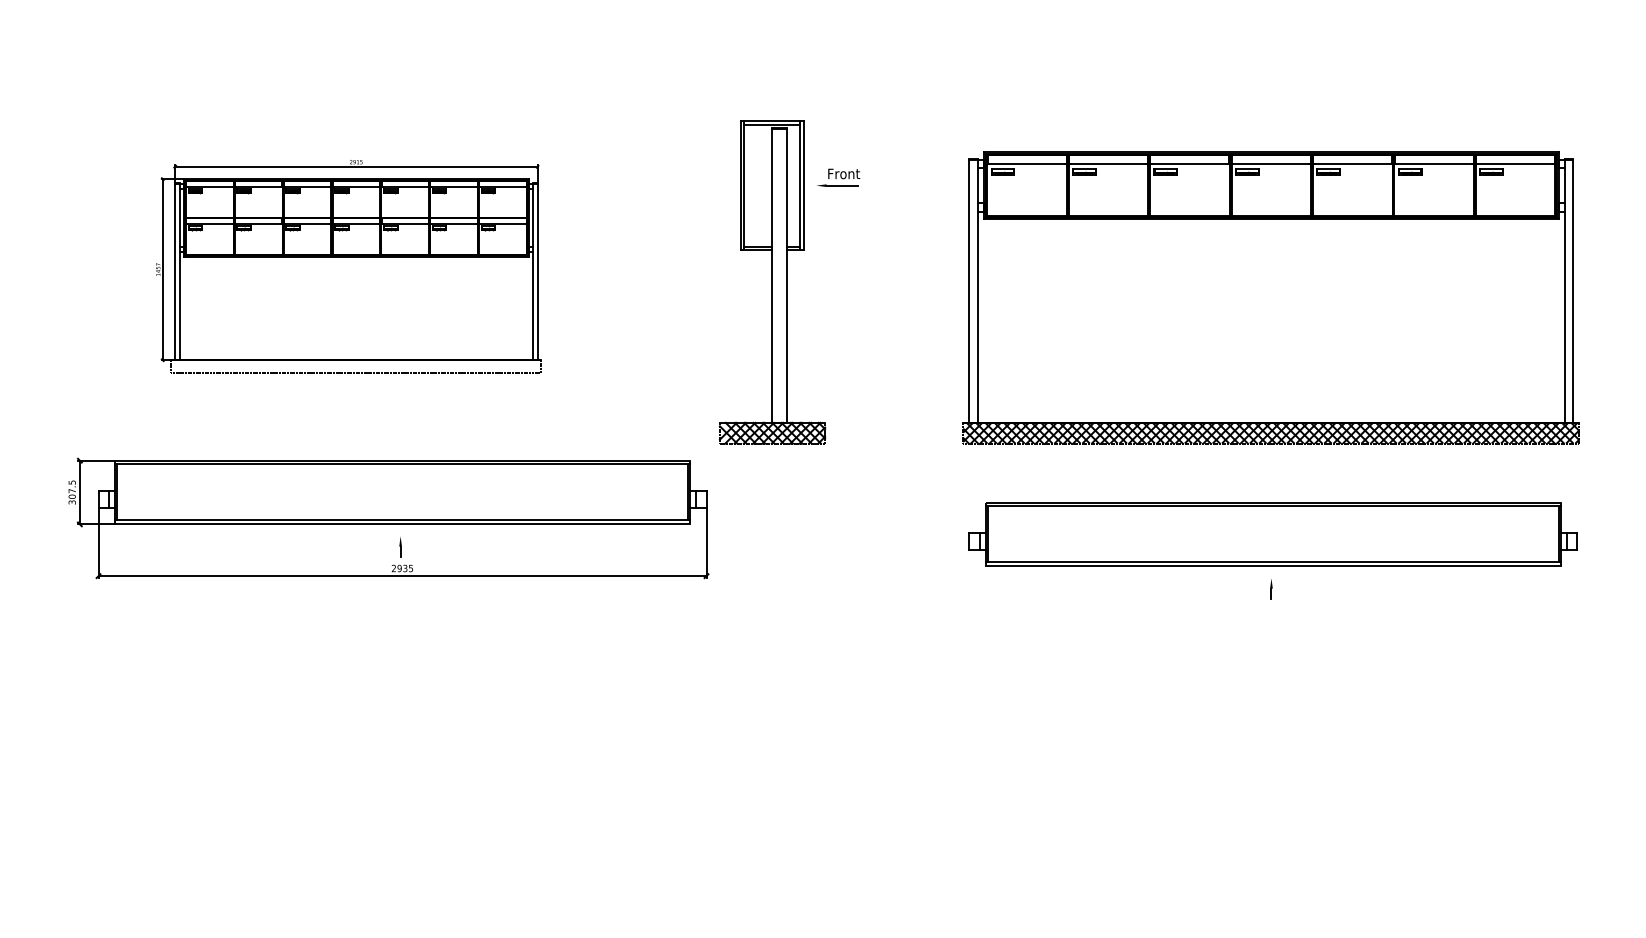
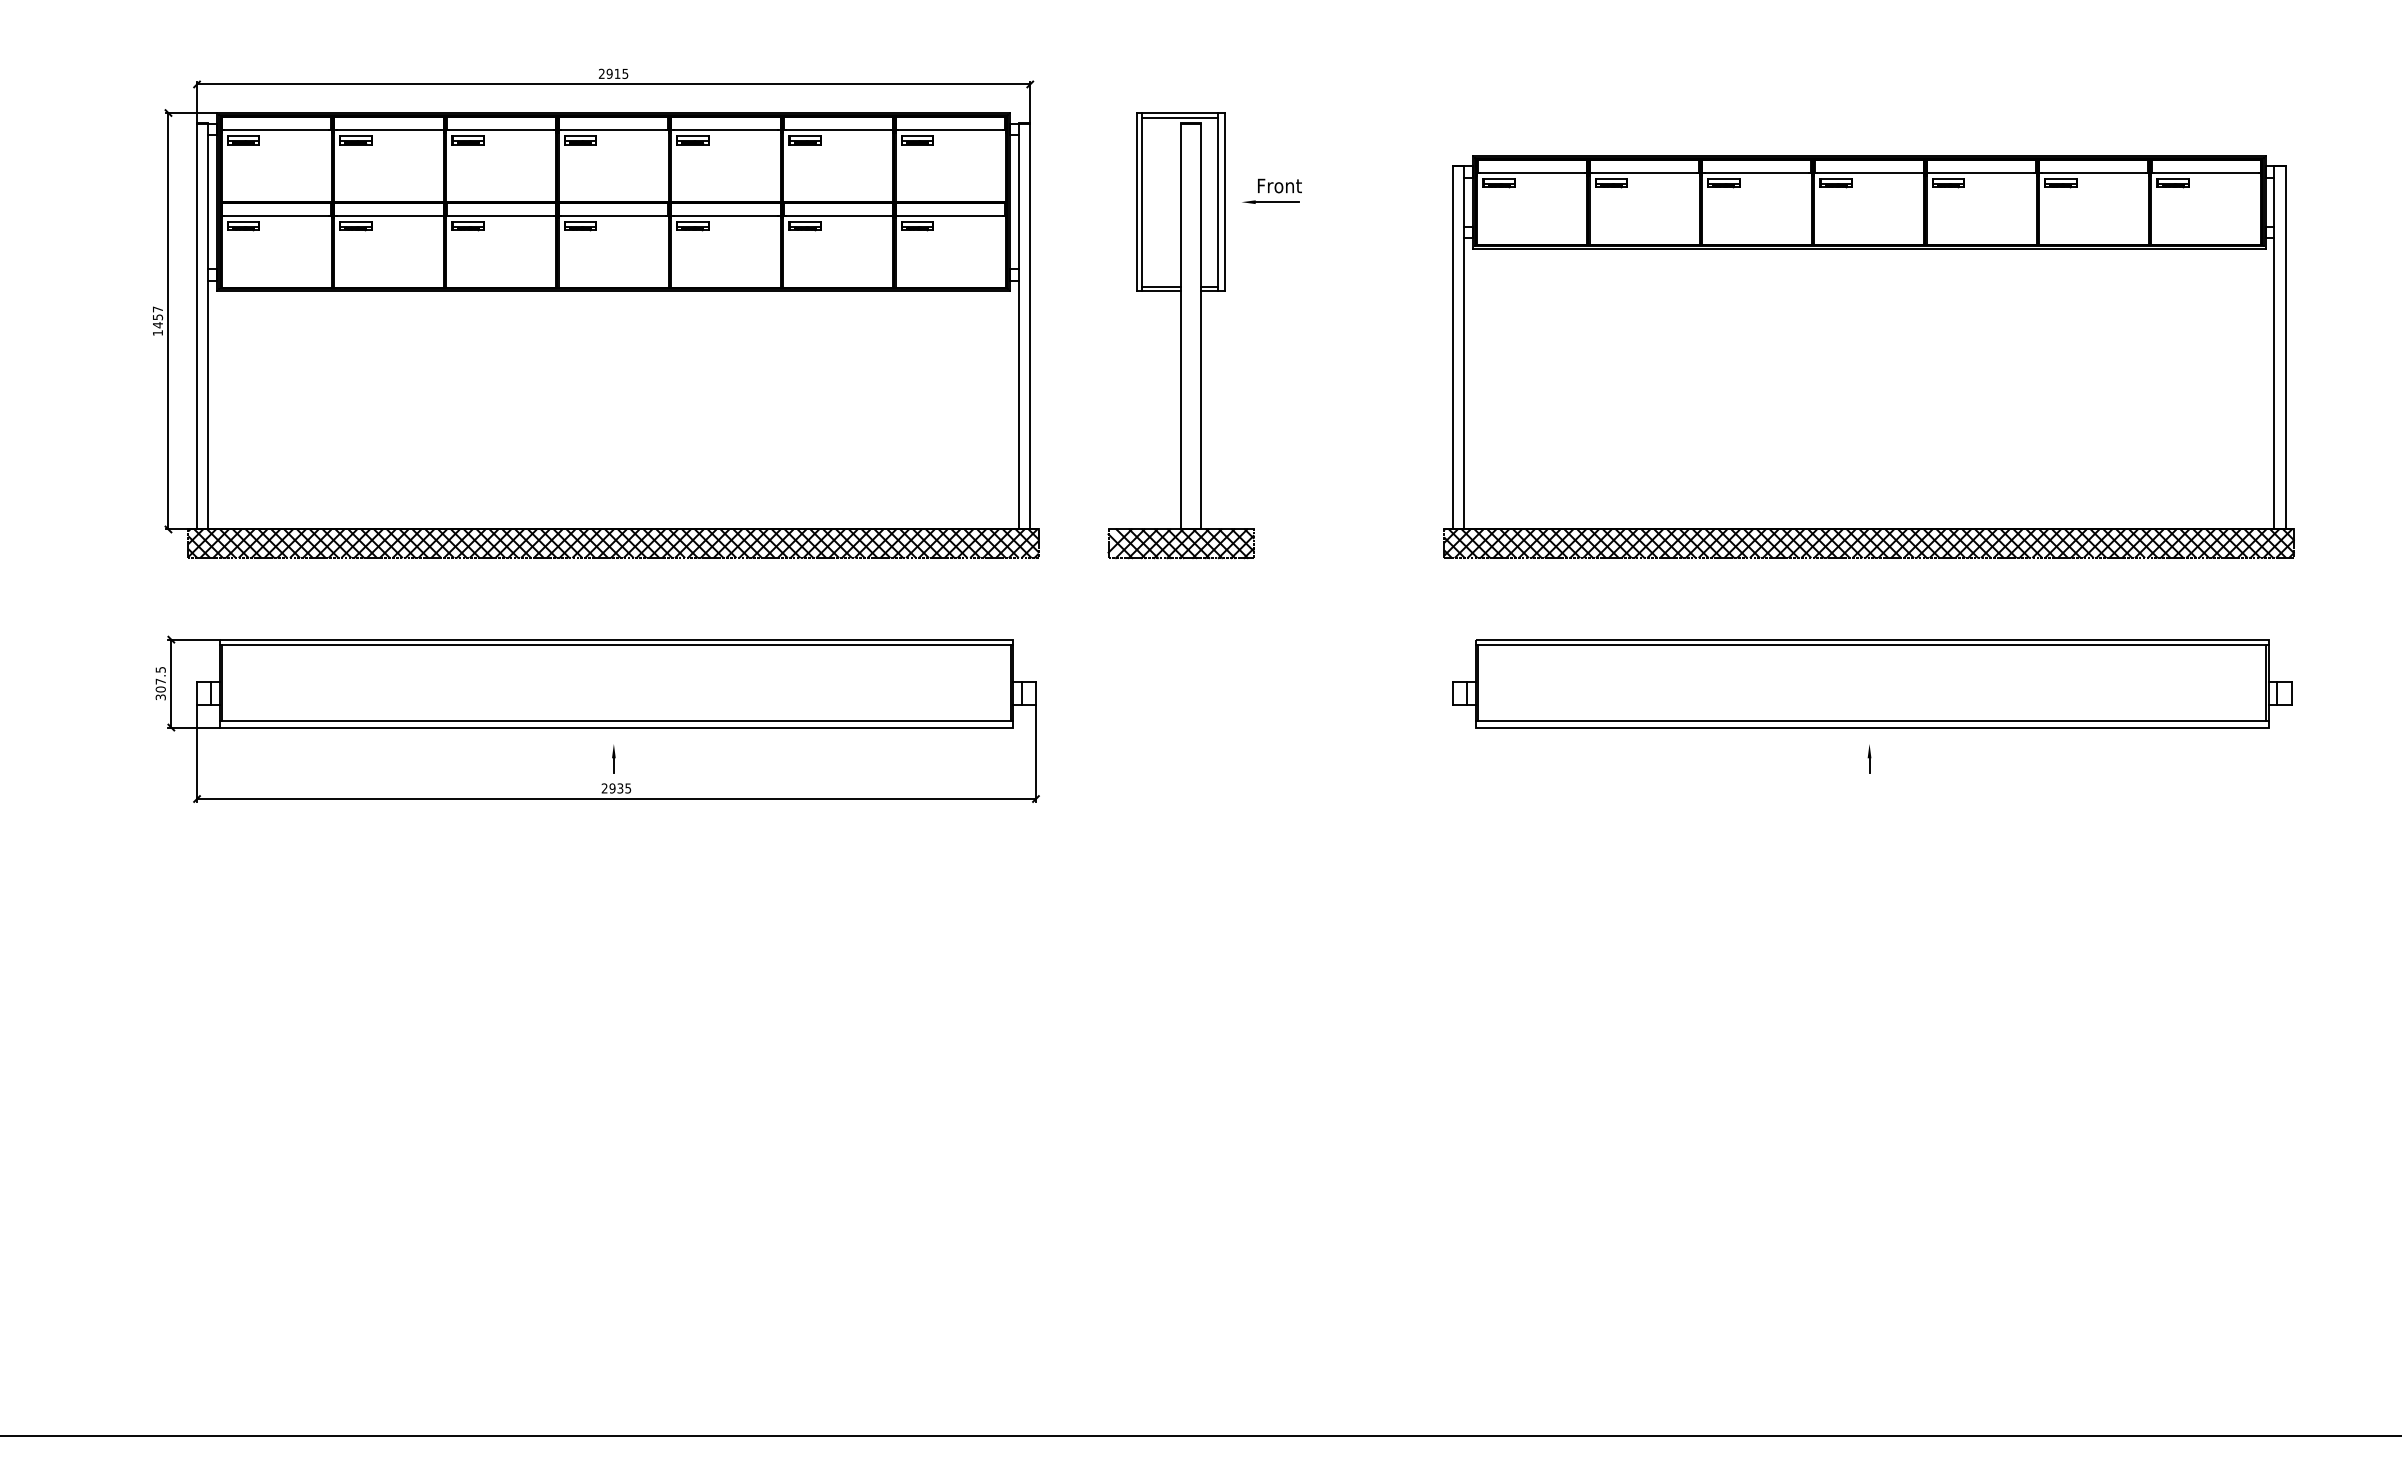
part: (348, 266) -> (596, 313), size x1.67
part: (388, 517) -> (597, 718), moved

